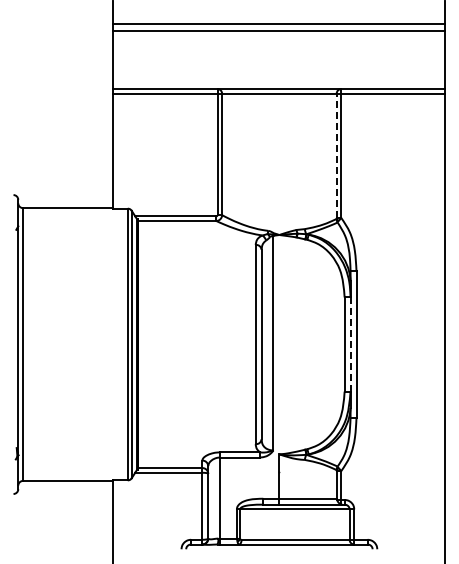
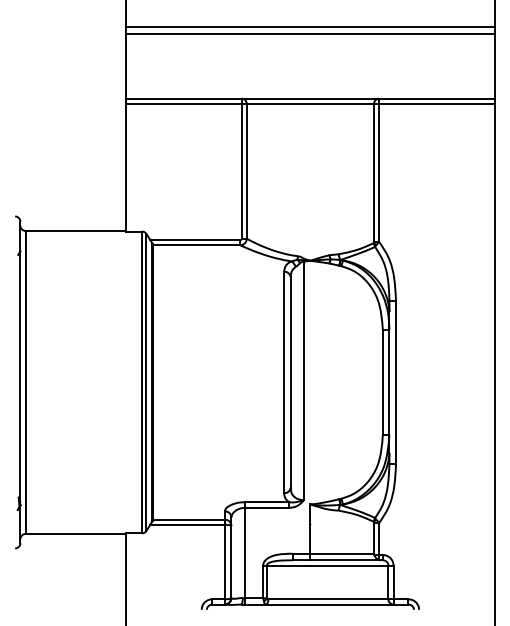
line: (336, 155) -> (373, 172), dashed -> solid
line: (350, 345) -> (389, 383), dashed -> solid

